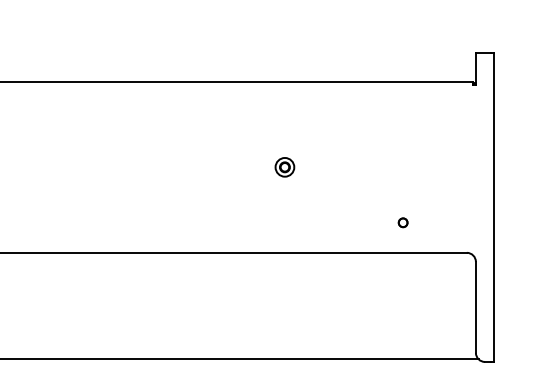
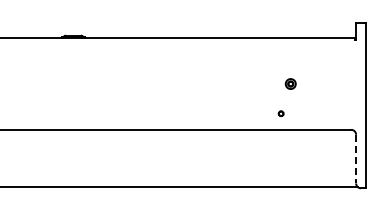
part: (284, 166) -> (290, 83), moved
part: (401, 222) -> (280, 113), moved
line: (476, 308) -> (356, 159), solid -> dashed

